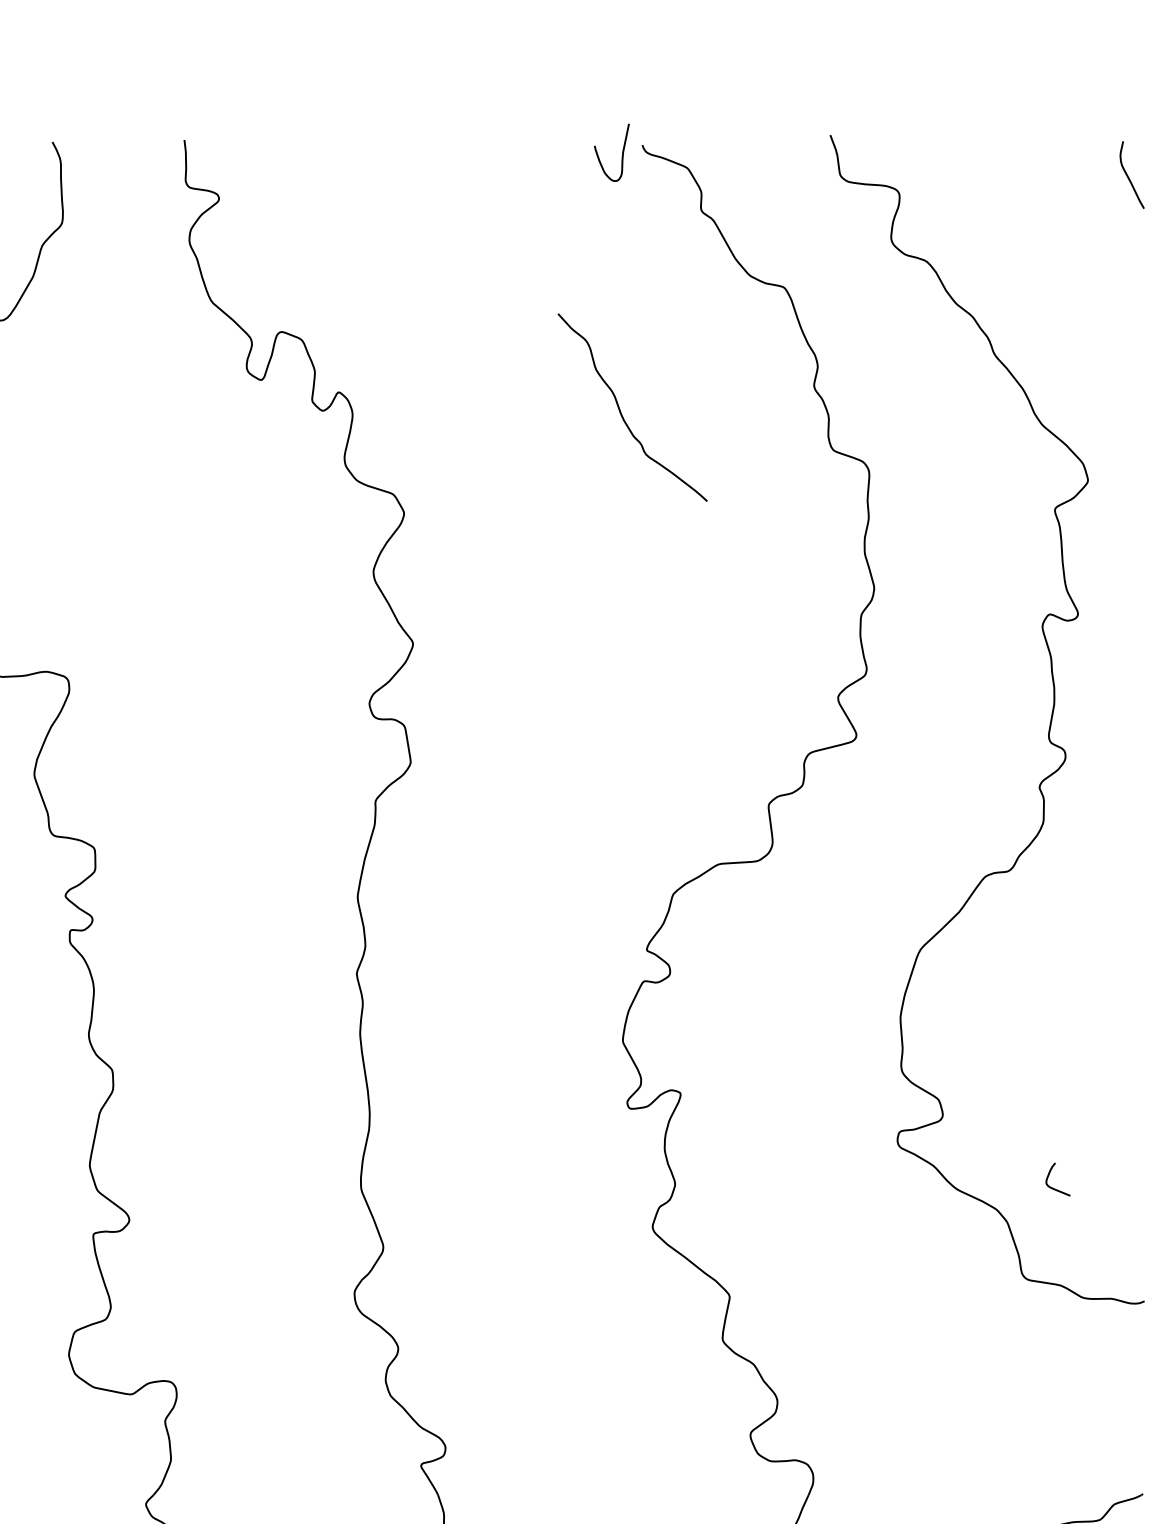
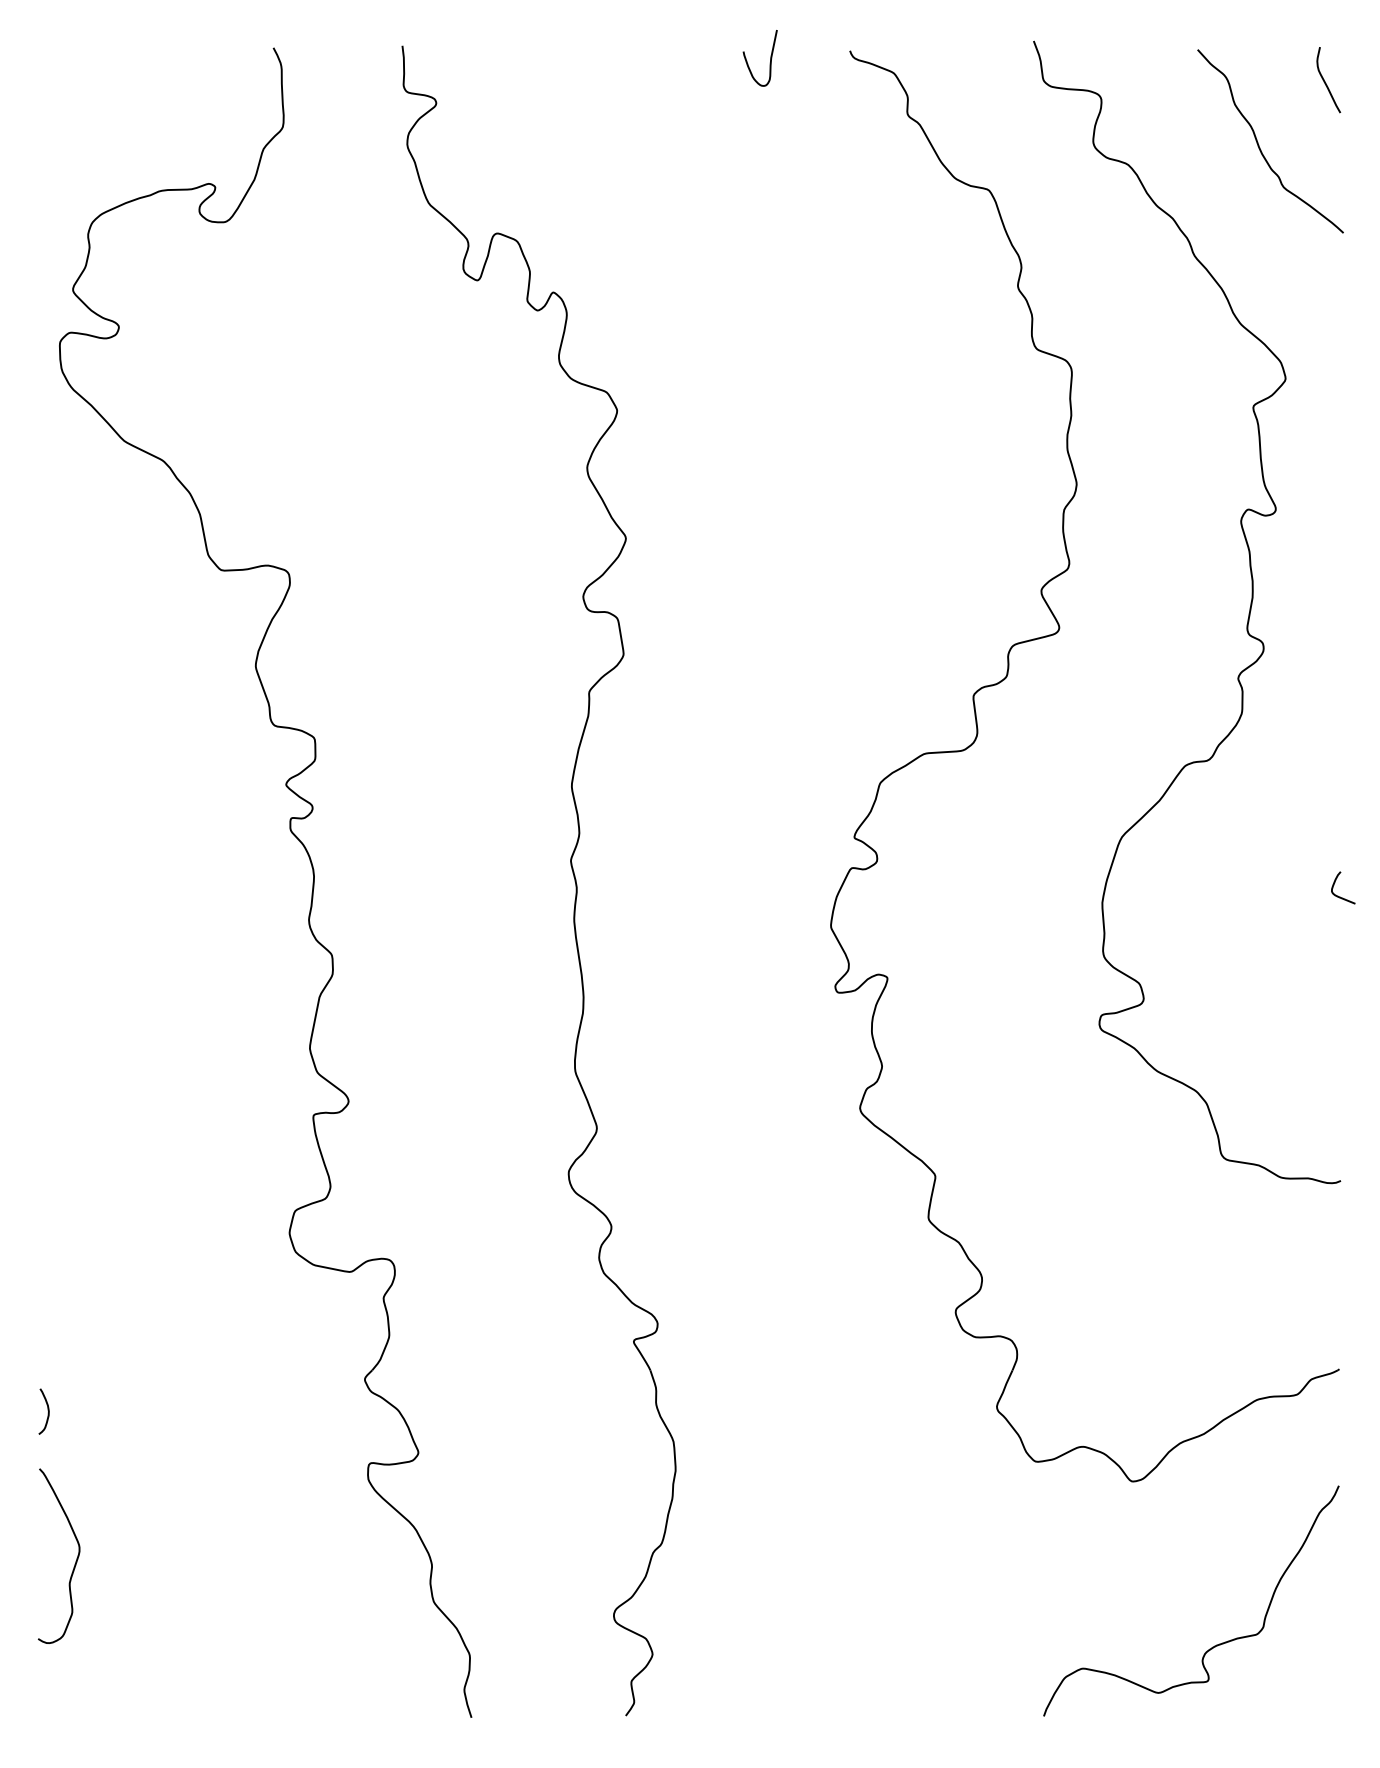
curve: (622, 152) -> (770, 58), moved
curve: (622, 413) -> (1260, 147), moved
curve: (1049, 1177) -> (1334, 885), moved

